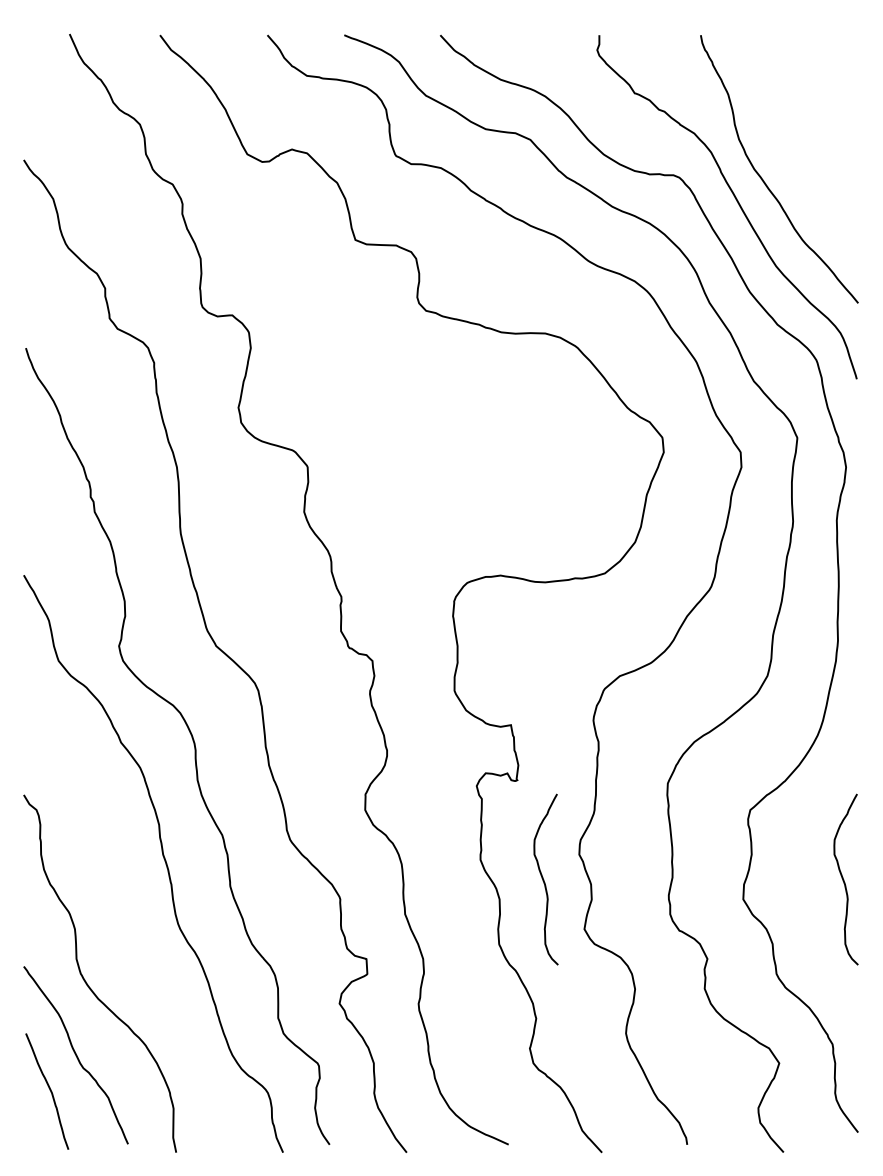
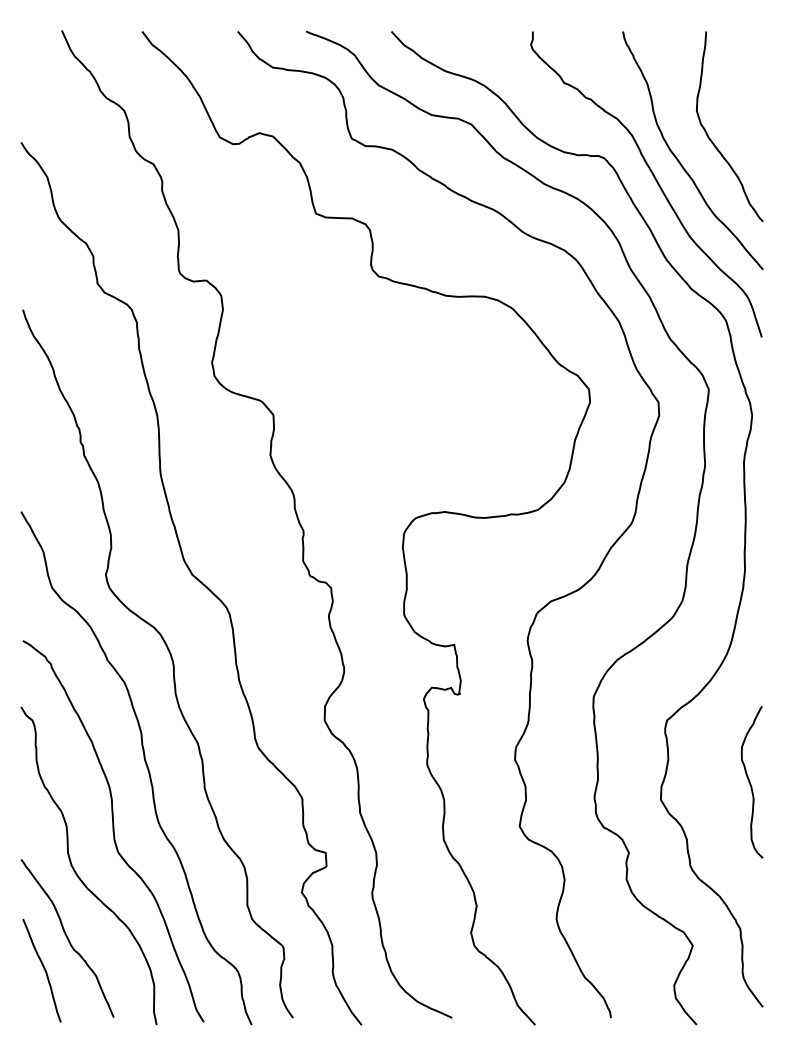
curve: (801, 158) -> (712, 141), added
curve: (544, 879) -> (484, 782), removed
curve: (127, 934) -> (113, 831), added

